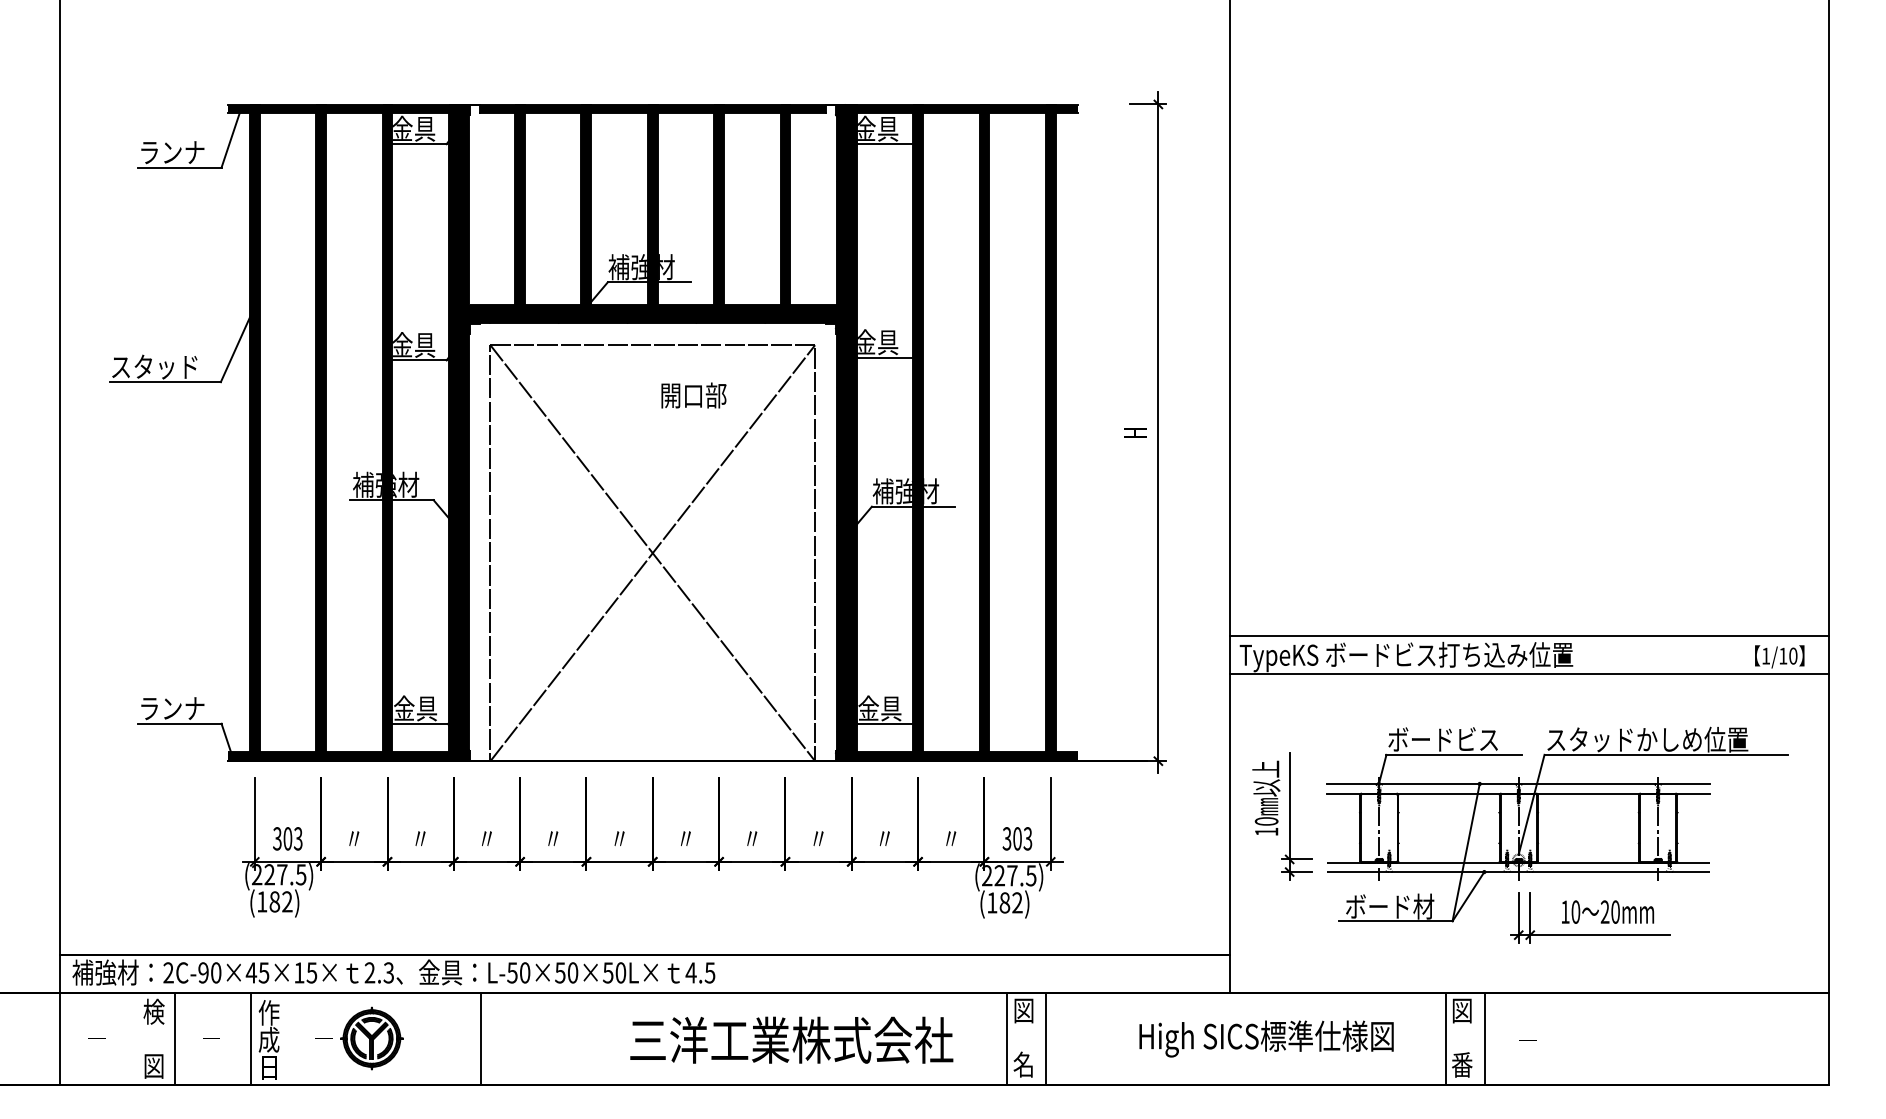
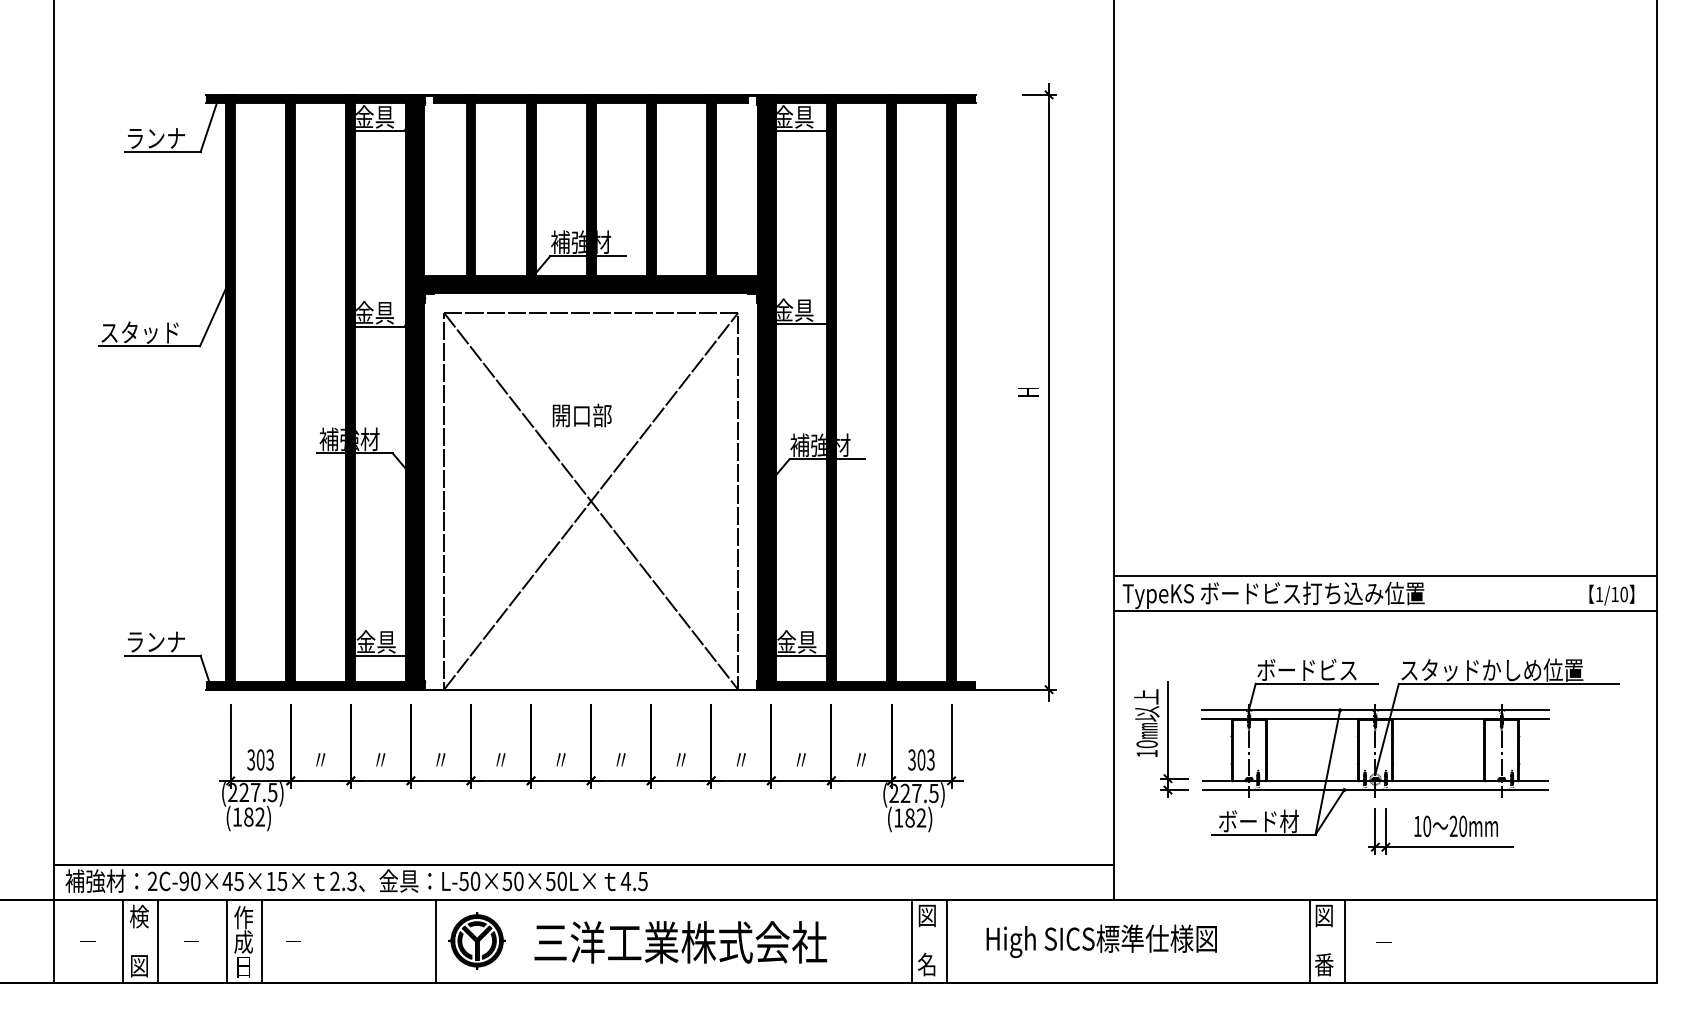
text: (693, 395) -> (581, 415), moved
part: (371, 1038) -> (476, 940), moved
text: (1266, 1038) -> (1101, 940), moved
line: (136, 1039) -> (123, 941), added
line: (289, 1039) -> (262, 941), added
text: (791, 1039) -> (680, 941), moved

